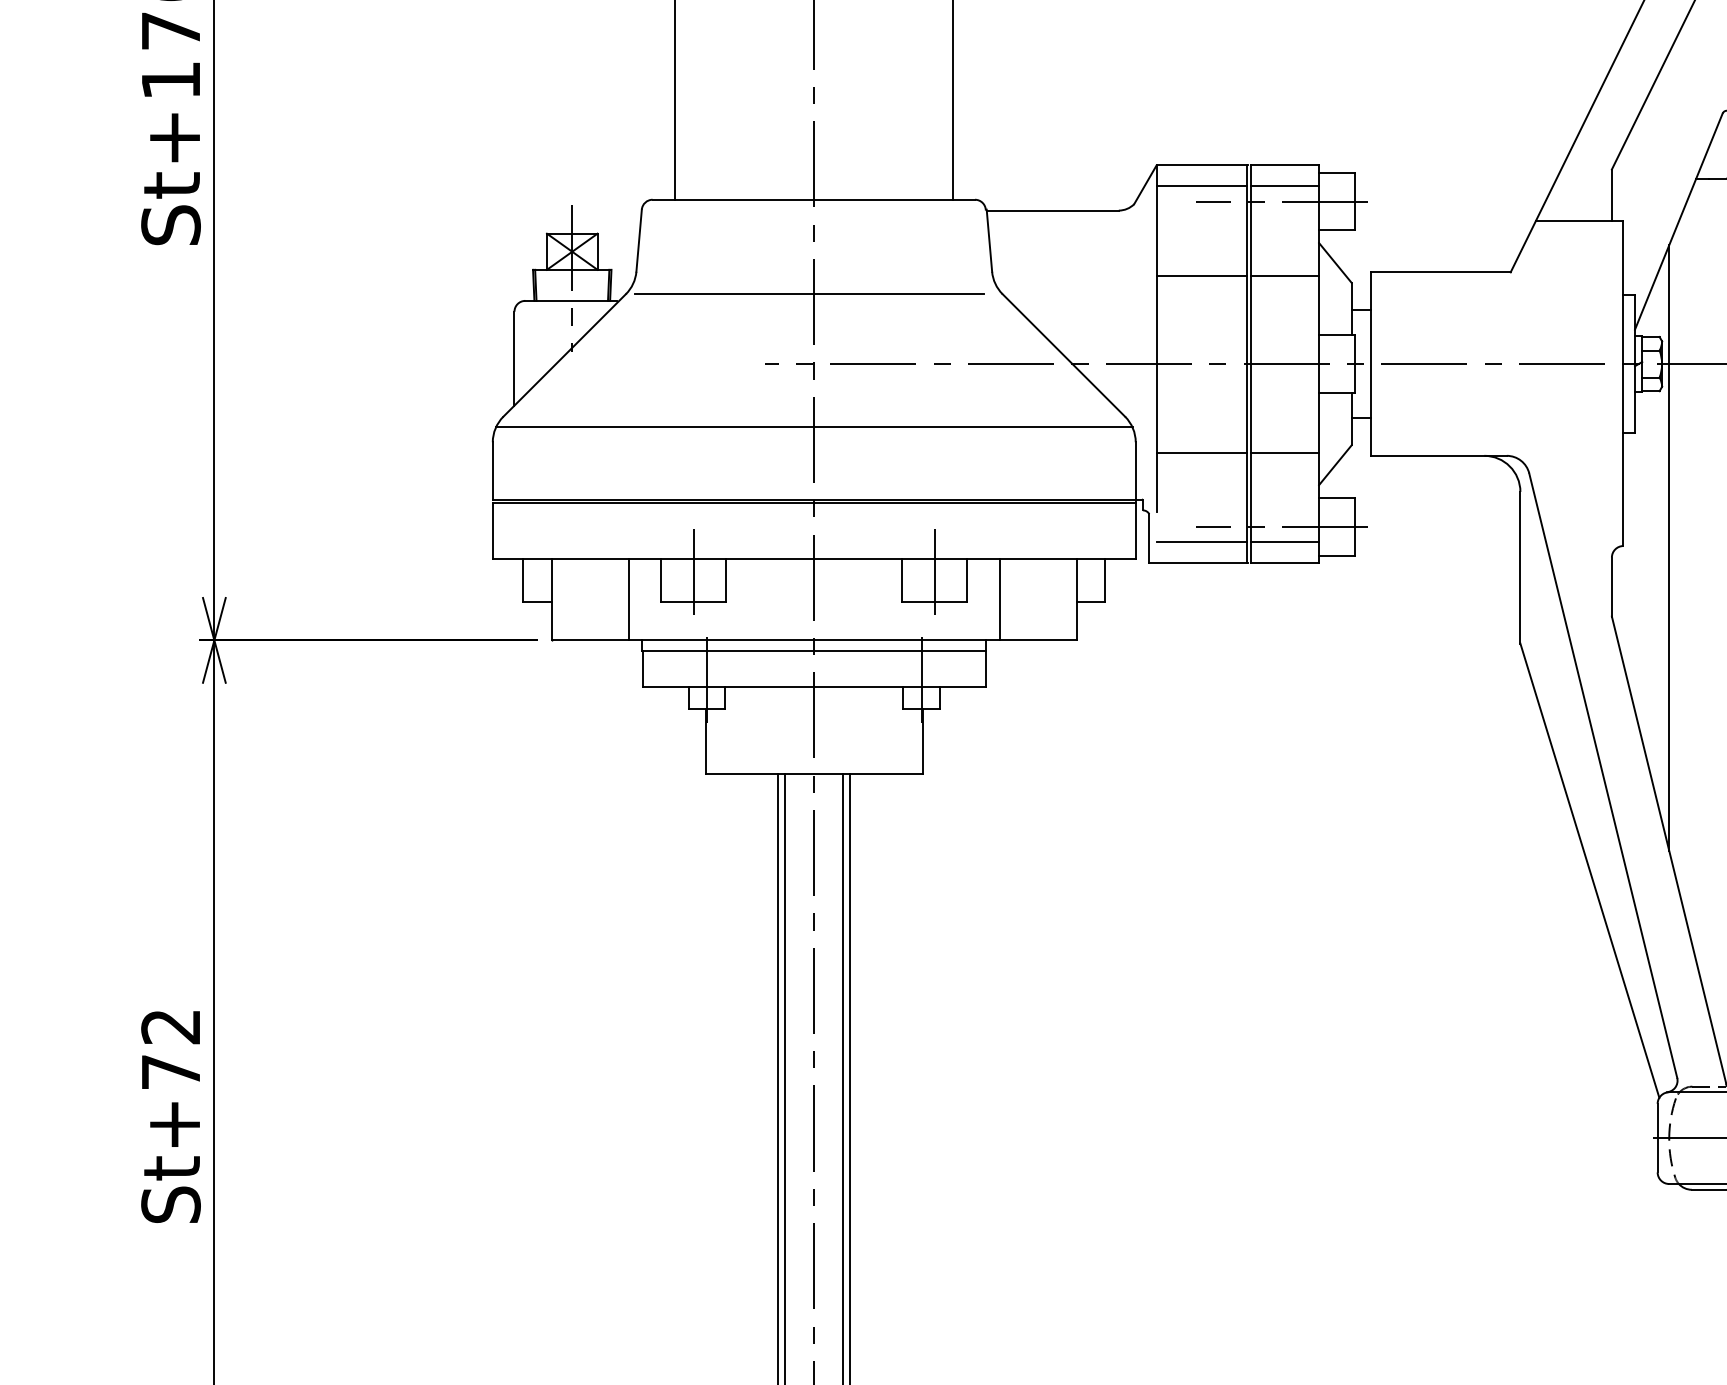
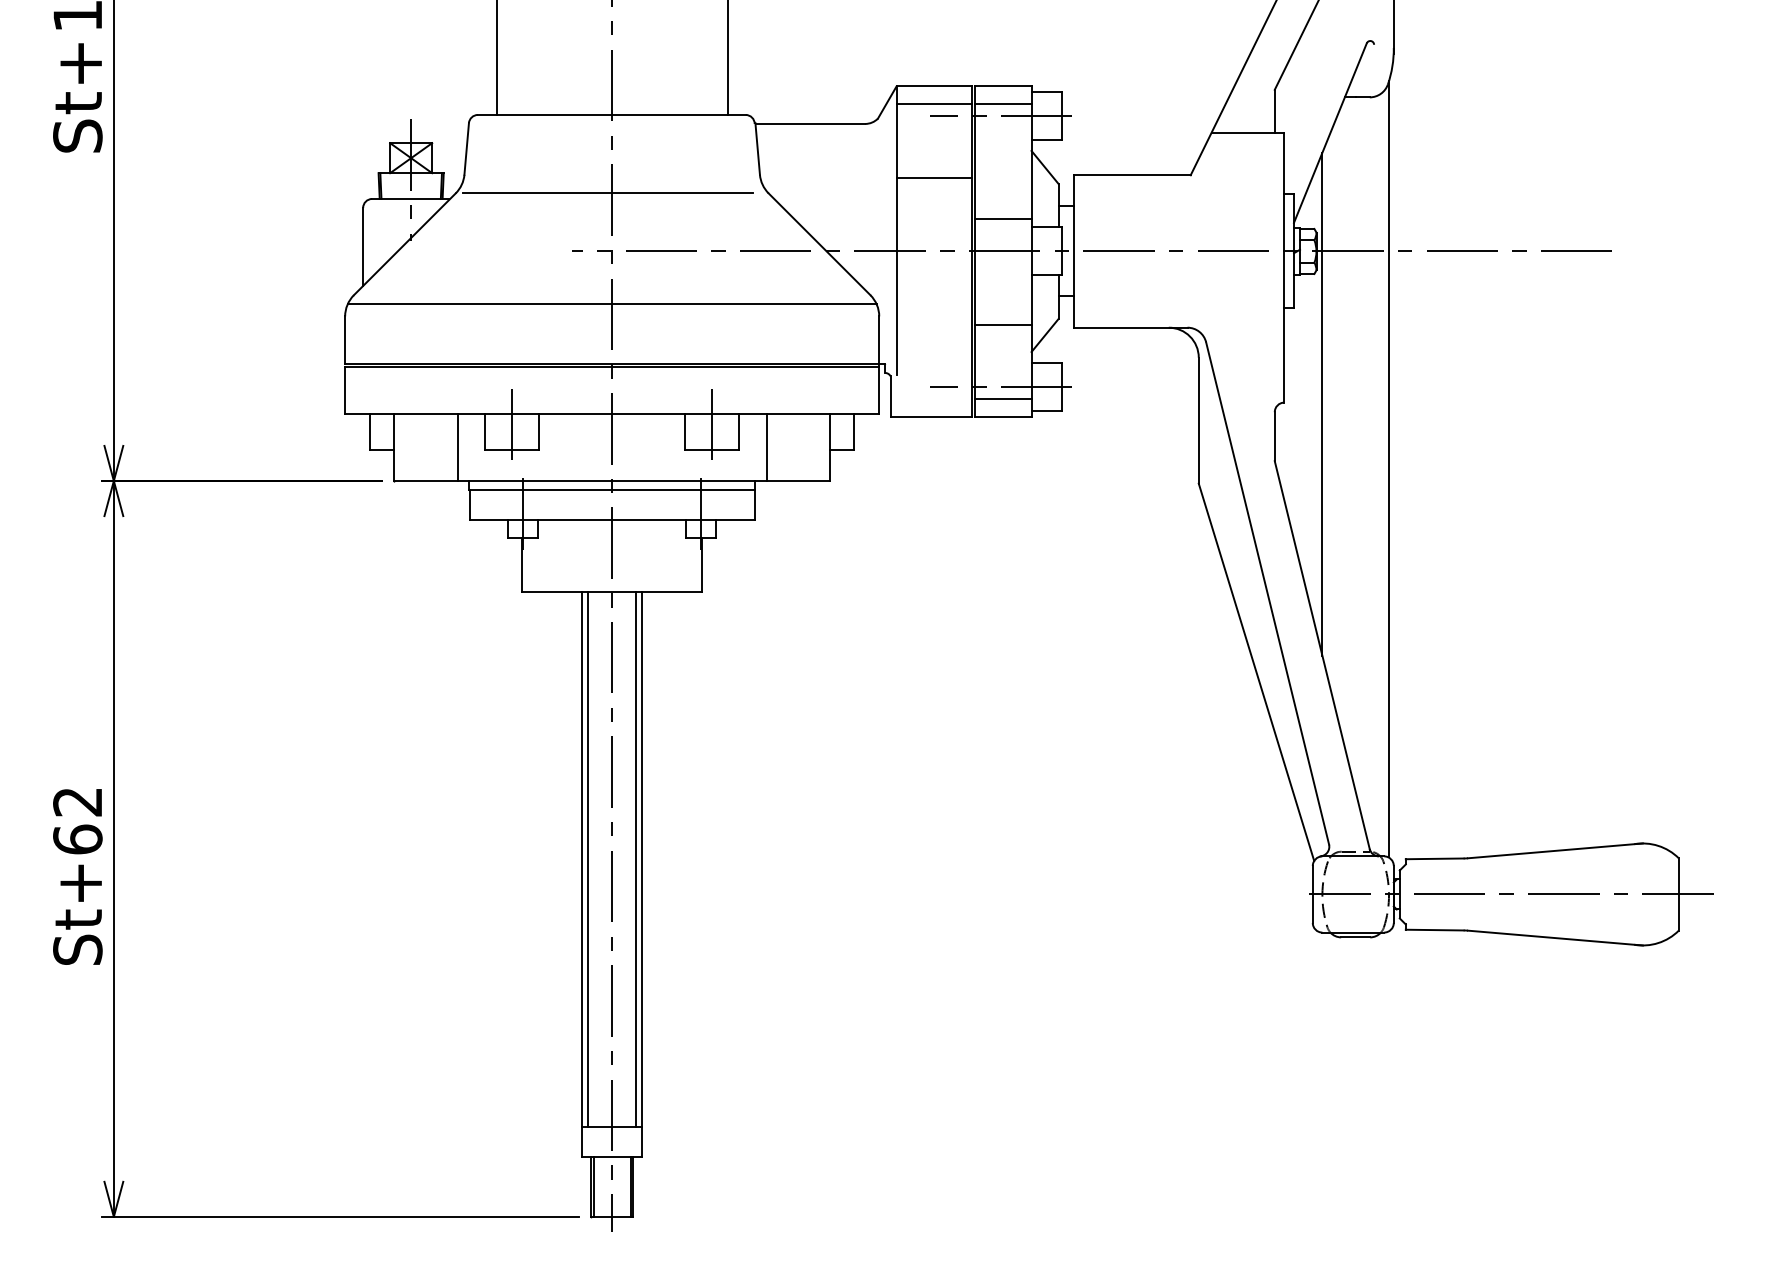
line: (1284, 275) -> (1002, 218), moved
line: (1201, 451) -> (933, 324), removed
line: (1201, 542) -> (933, 399), removed
text: (170, 1071) -> (77, 839), St+72 -> St+62

